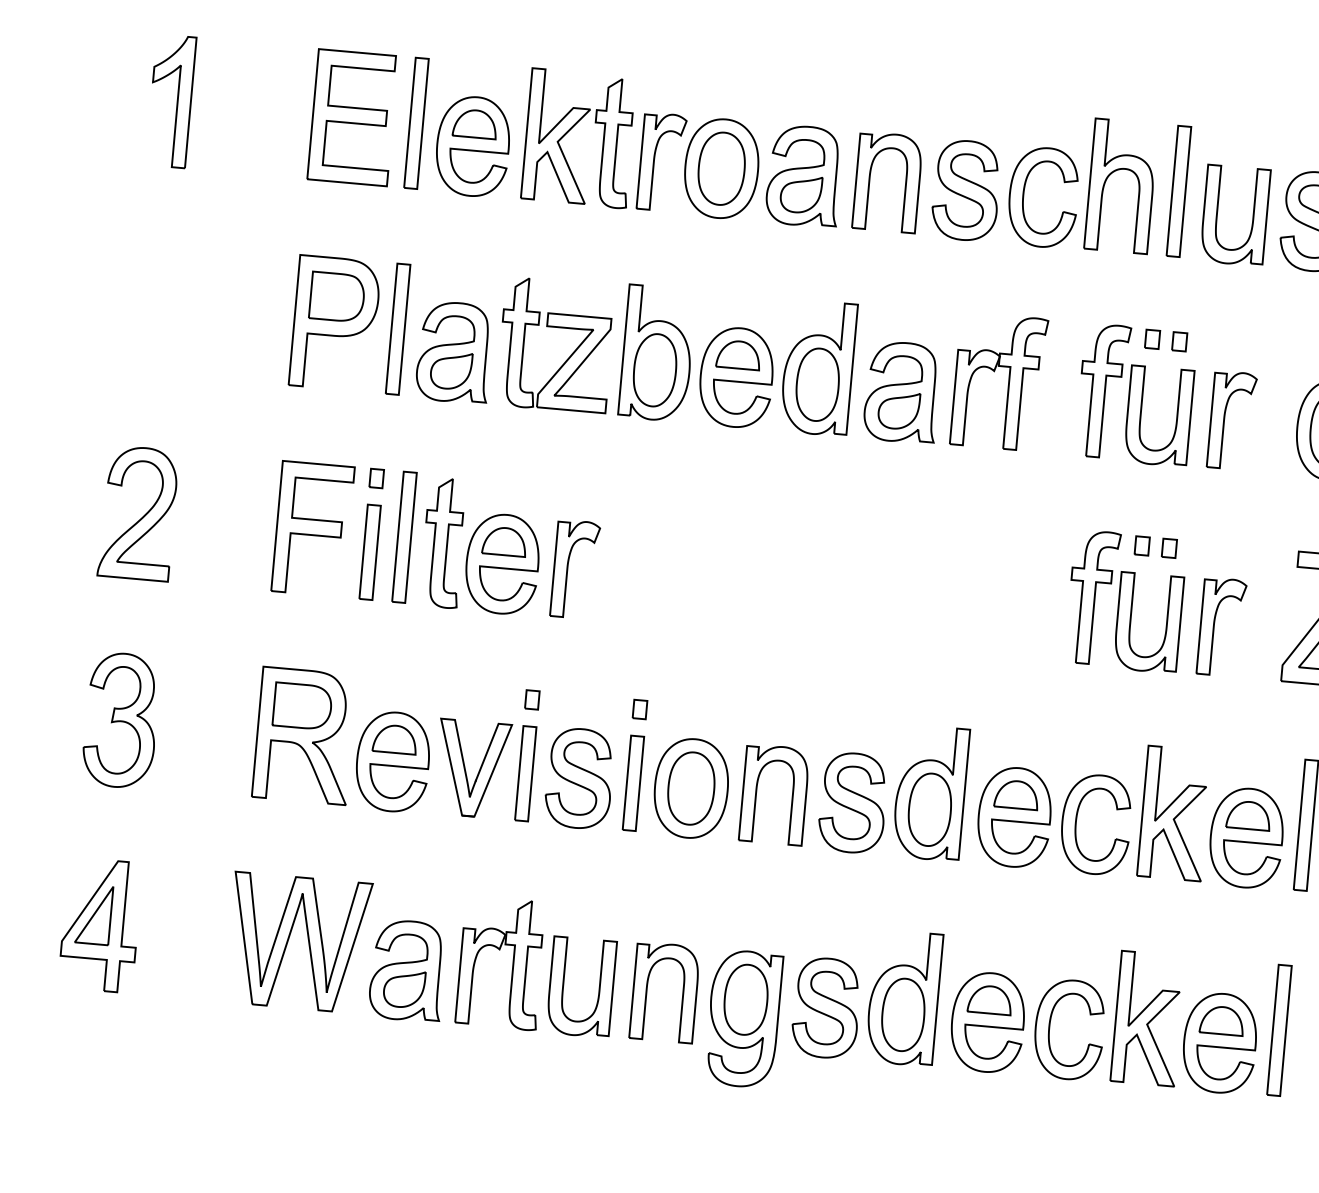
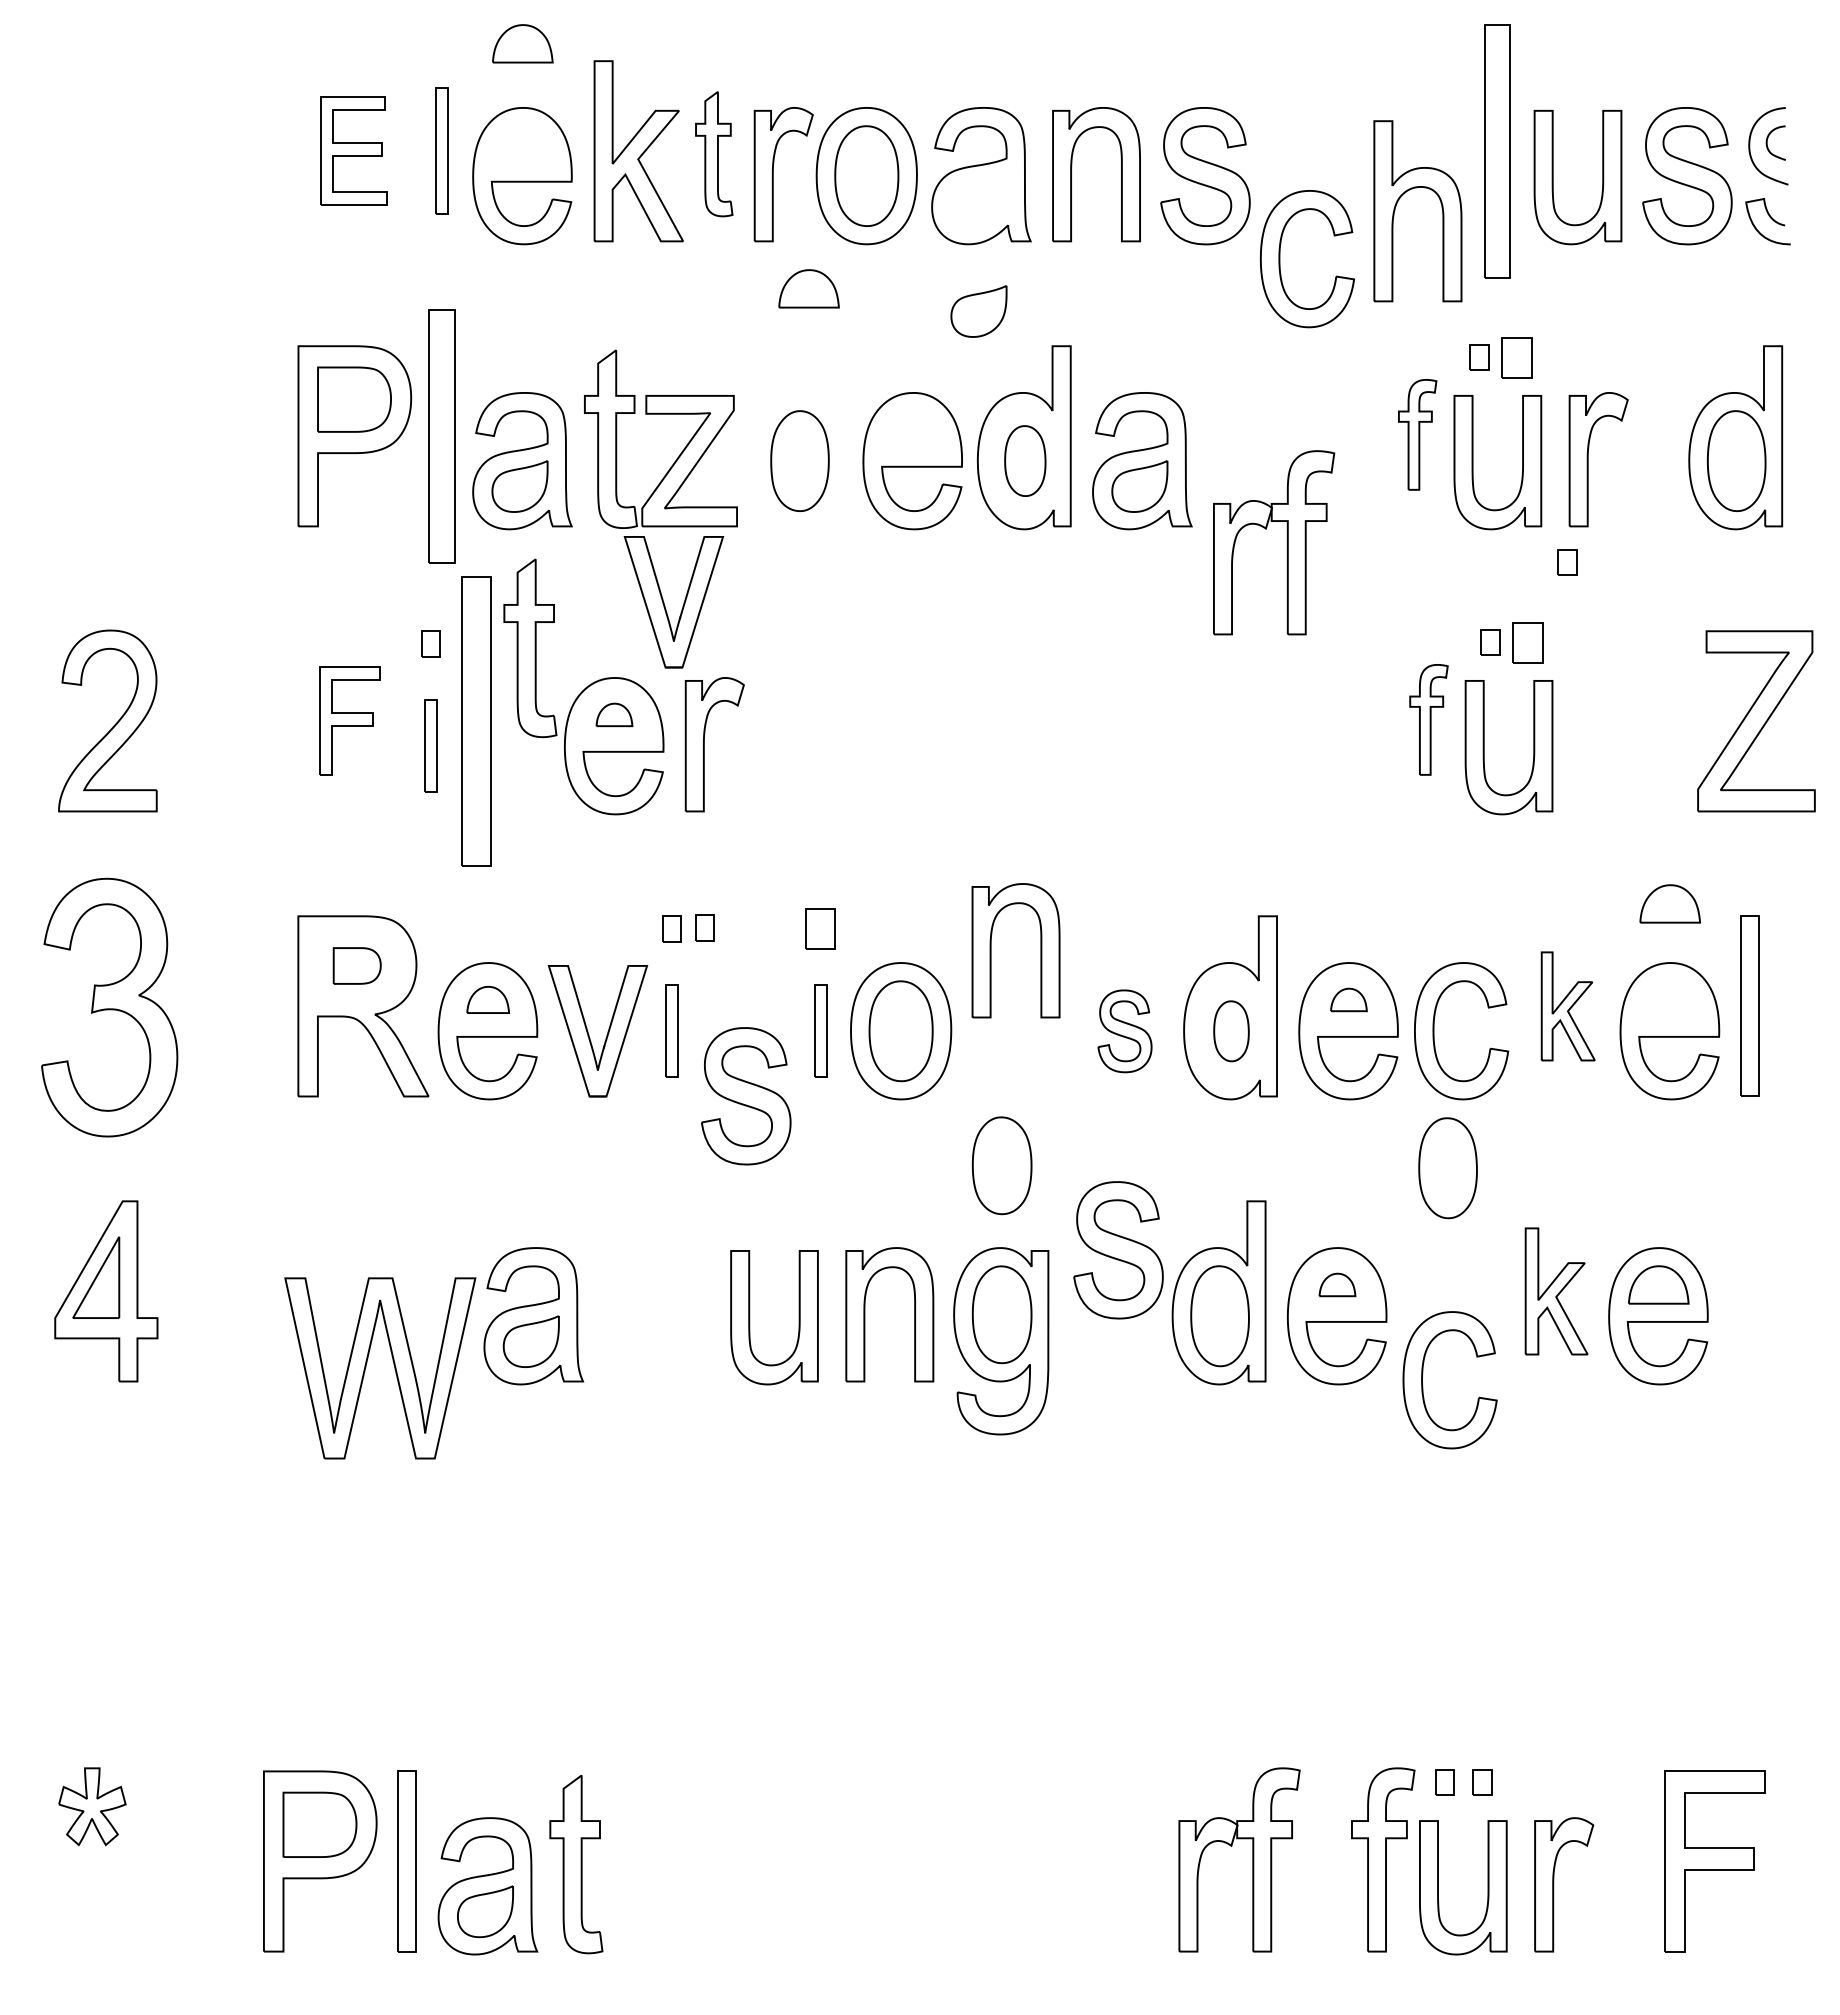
part: (177, 101) -> (110, 150), removed
part: (352, 117) -> (353, 150), size x0.6
part: (416, 122) -> (441, 150), size x0.7
part: (475, 123) -> (522, 43), moved
part: (613, 142) -> (714, 153), size x0.7
part: (1110, 175) -> (1401, 197), moved
part: (1178, 190) -> (1497, 150), size x1.4
part: (800, 194) -> (978, 311), moved
part: (1024, 196) -> (1280, 259), moved
part: (397, 328) -> (441, 435), size x1.4
part: (1179, 341) -> (1517, 357), size x1.6
part: (656, 353) -> (800, 437), removed
part: (738, 354) -> (808, 288), moved
part: (1008, 382) -> (1286, 542), moved
part: (817, 384) -> (1025, 460), size x0.7
part: (1102, 390) -> (1417, 434), size x0.6
part: (548, 465) -> (665, 605), added
part: (1202, 492) -> (1567, 562), added
part: (312, 528) -> (349, 720), size x0.6
part: (403, 536) -> (475, 720), size x1.6
part: (504, 541) -> (614, 714), size x0.6
part: (443, 542) -> (530, 647), moved
part: (1169, 548) -> (1528, 642), size x1.6
part: (369, 551) -> (430, 745), size x0.7
part: (1092, 597) -> (1428, 719), size x0.6
part: (1214, 626) -> (1599, 744), removed
part: (556, 700) -> (704, 927), added
part: (302, 706) -> (357, 965), size x0.6
part: (639, 709) -> (820, 928), size x1.6
part: (121, 720) -> (109, 1007), size x1.4
part: (394, 738) -> (487, 999), size x0.7
part: (525, 773) -> (671, 1030), size x0.7
part: (579, 778) -> (746, 1096), moved
part: (633, 782) -> (820, 1030), size x0.7
part: (756, 793) -> (991, 950), moved
part: (1016, 794) -> (1348, 999), size x0.6
part: (852, 803) -> (1124, 1031), size x0.6
part: (929, 810) -> (1231, 1031), size x0.6
part: (1174, 813) -> (1568, 1006), size x0.6
part: (1248, 815) -> (1669, 903), moved
part: (755, 891) -> (1001, 1165), added
part: (1077, 922) -> (1447, 1168), added
part: (308, 941) -> (393, 1365), moved
part: (512, 964) -> (677, 1294), removed
part: (990, 999) -> (1337, 1284), size x0.6
part: (826, 1008) -> (1118, 1250), moved
part: (1147, 1018) -> (1556, 1291), size x0.7
part: (1279, 1030) -> (1738, 1291), removed
part: (1049, 1031) -> (1423, 1385), moved

